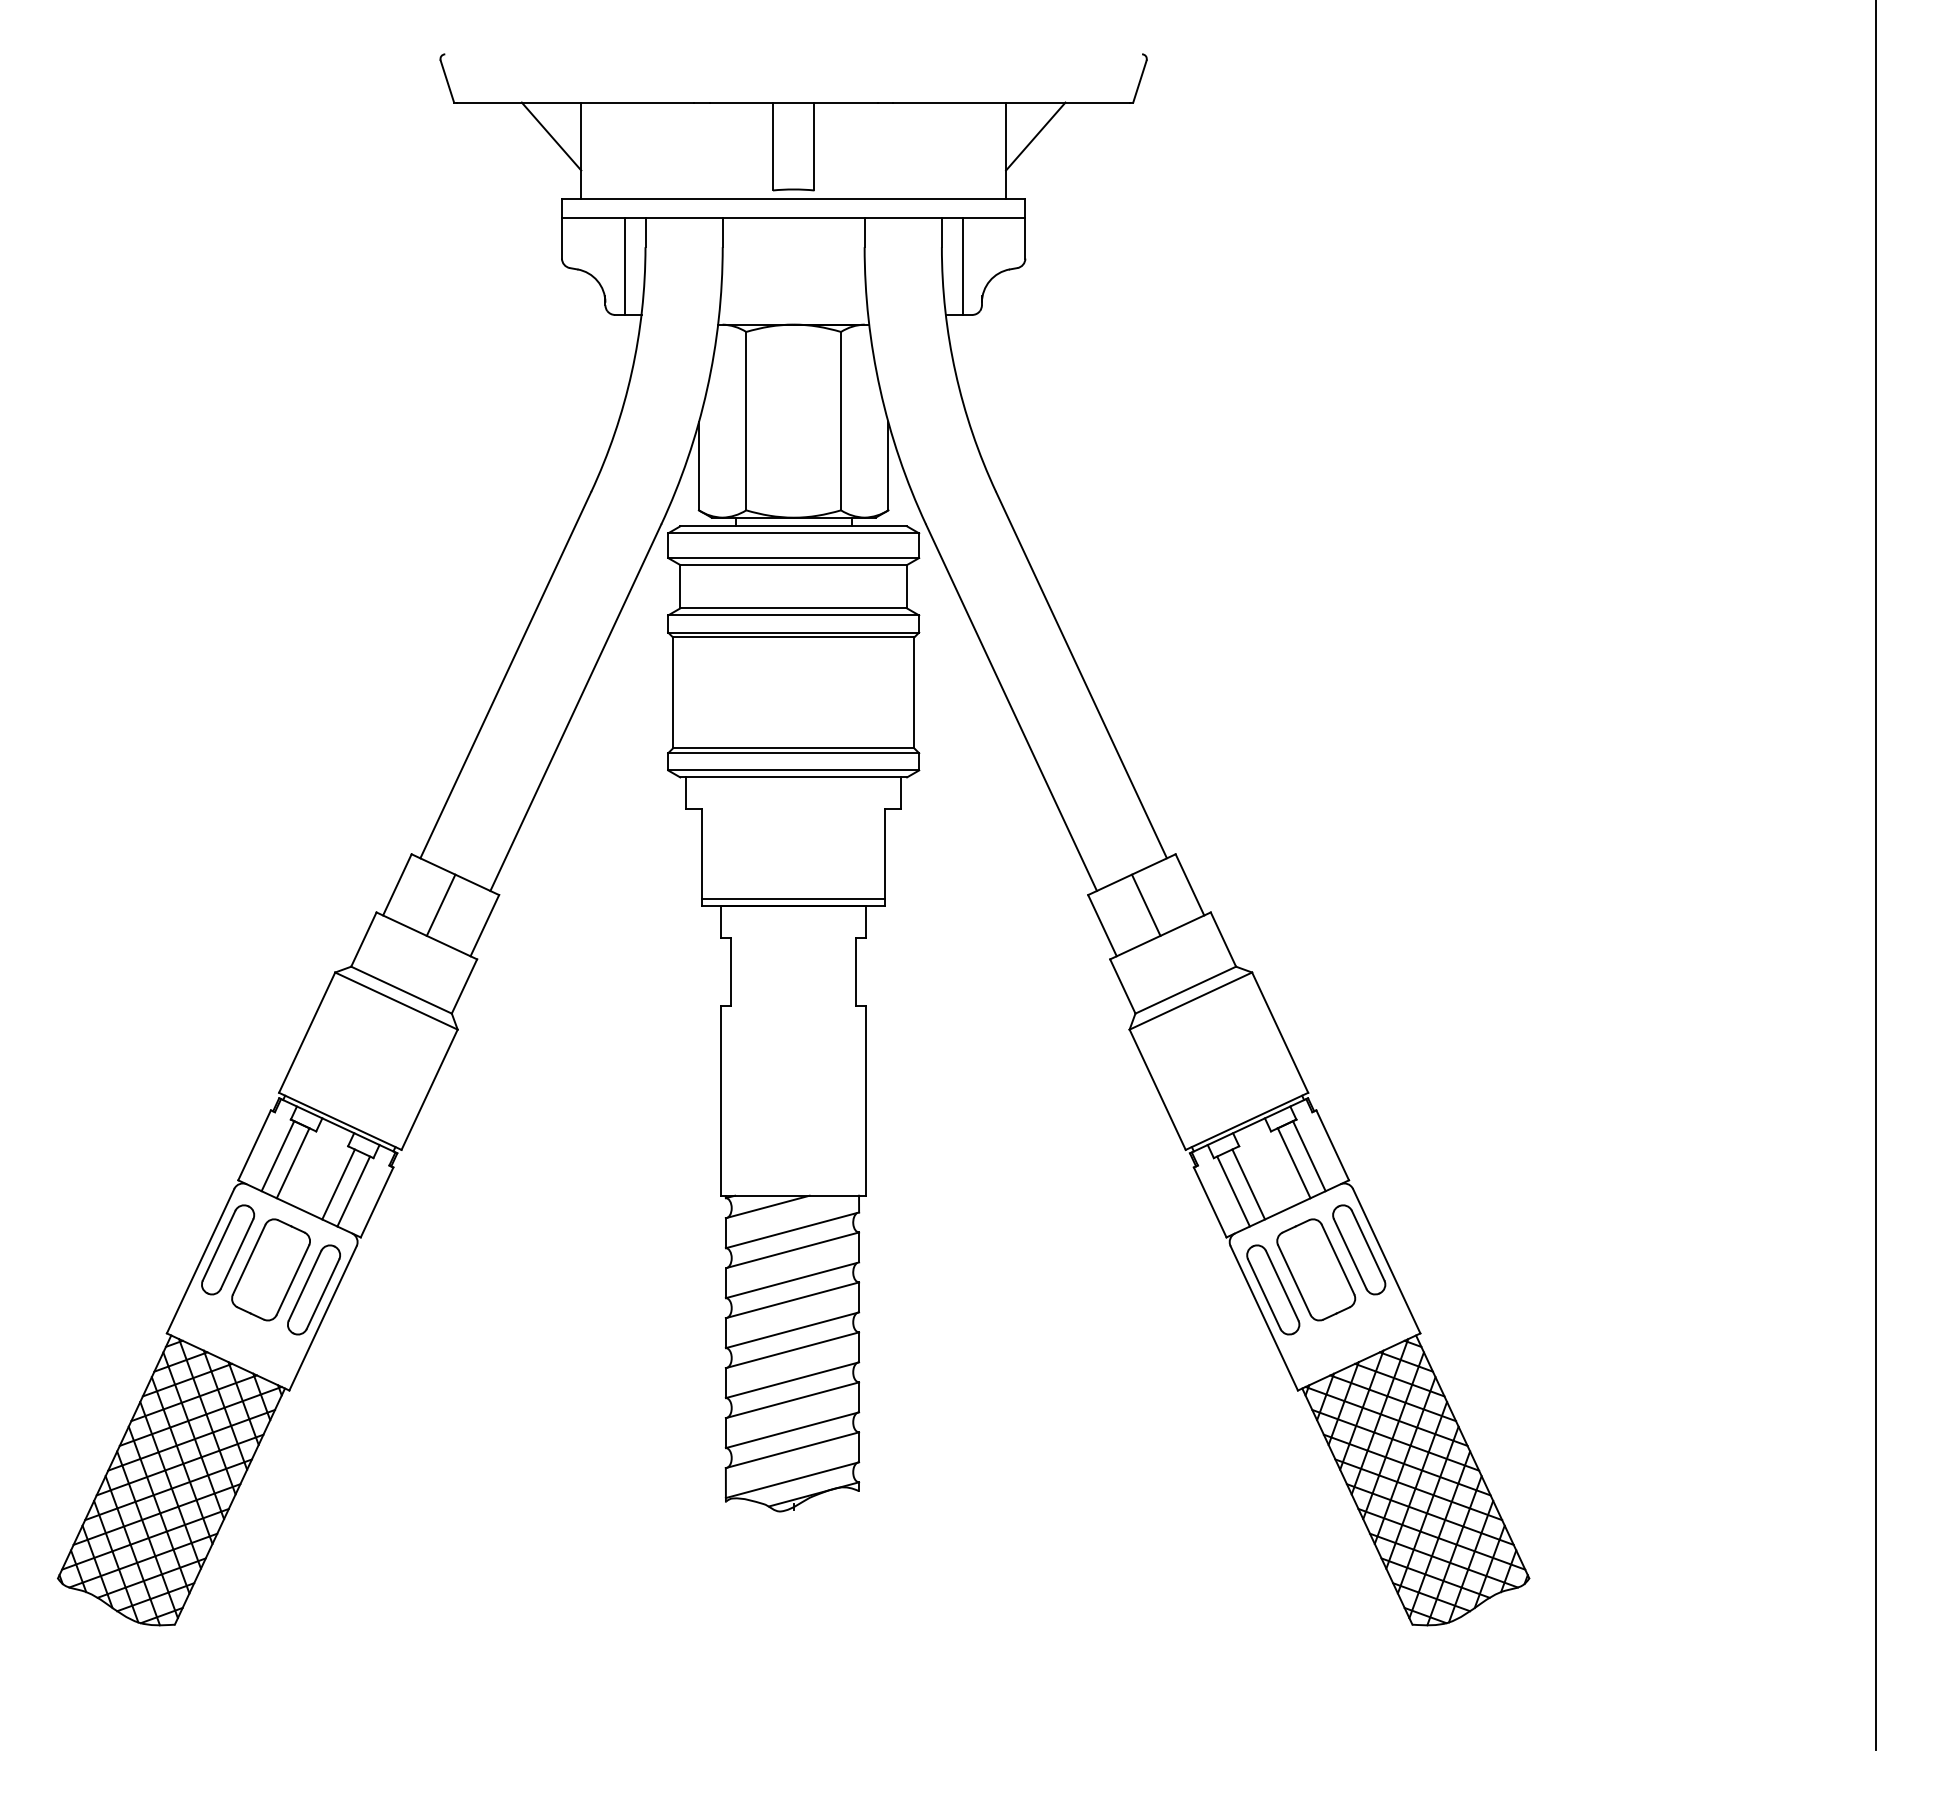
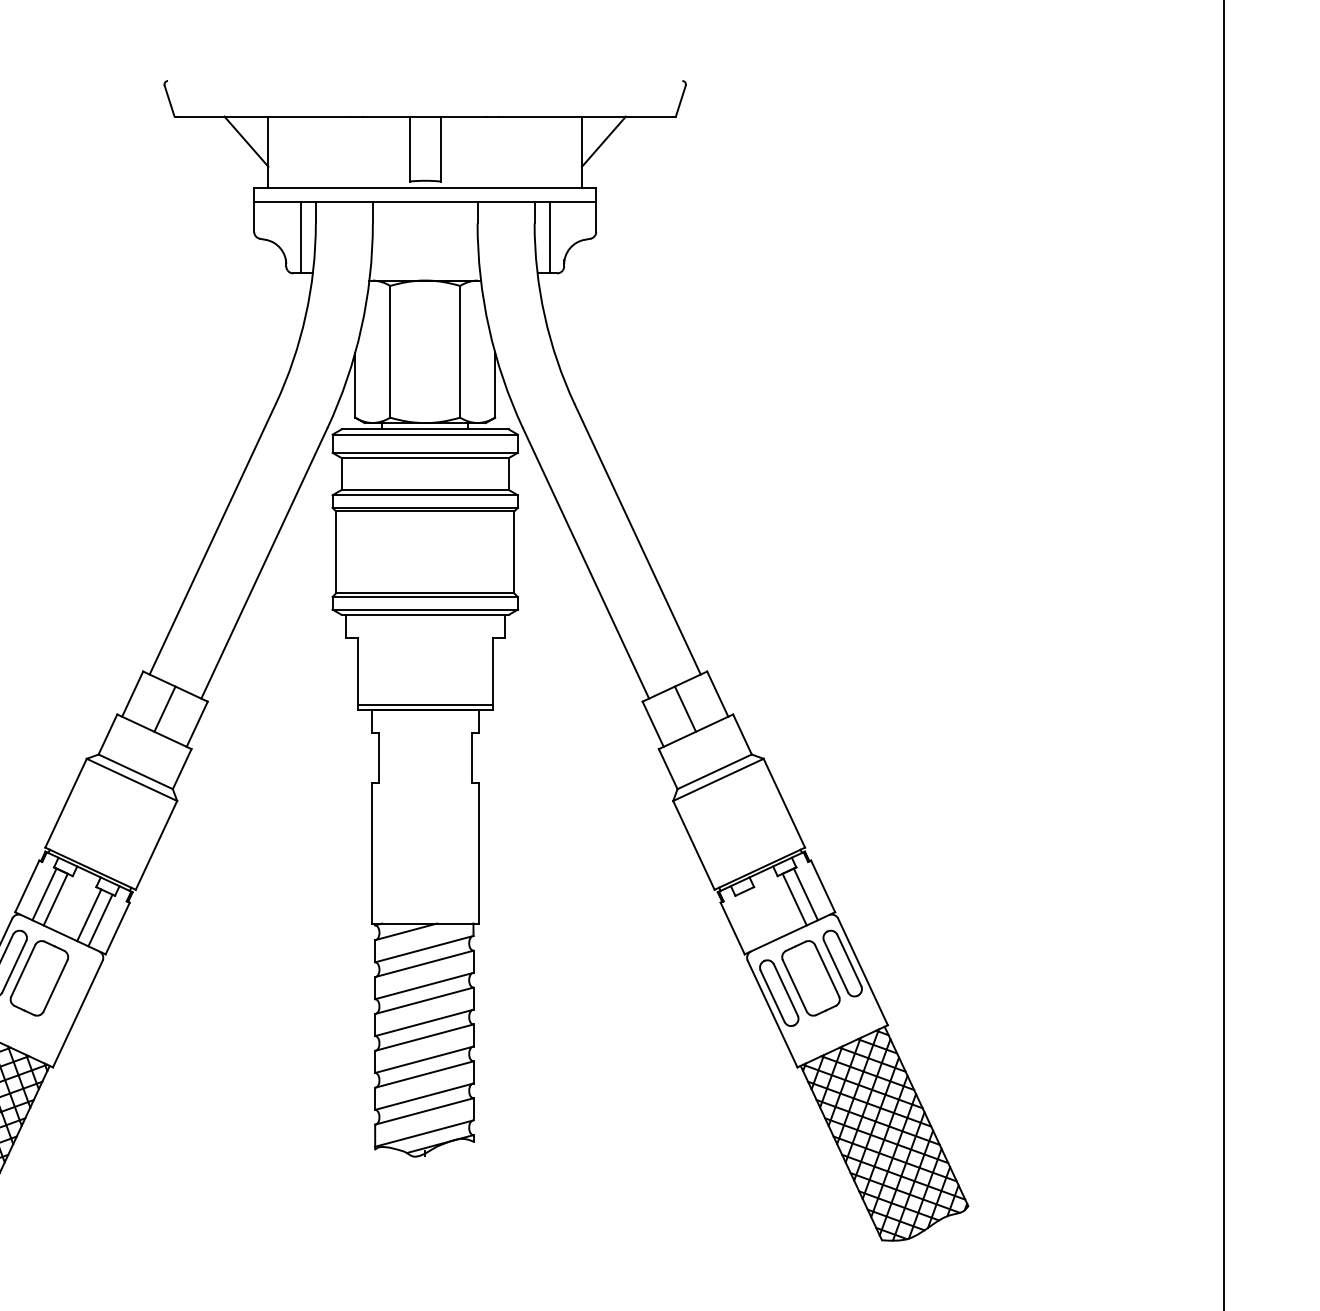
line: (1248, 1184) -> (760, 915), removed
line: (1233, 1191) -> (749, 920), removed
part: (313, 1289) -> (70, 992), removed

